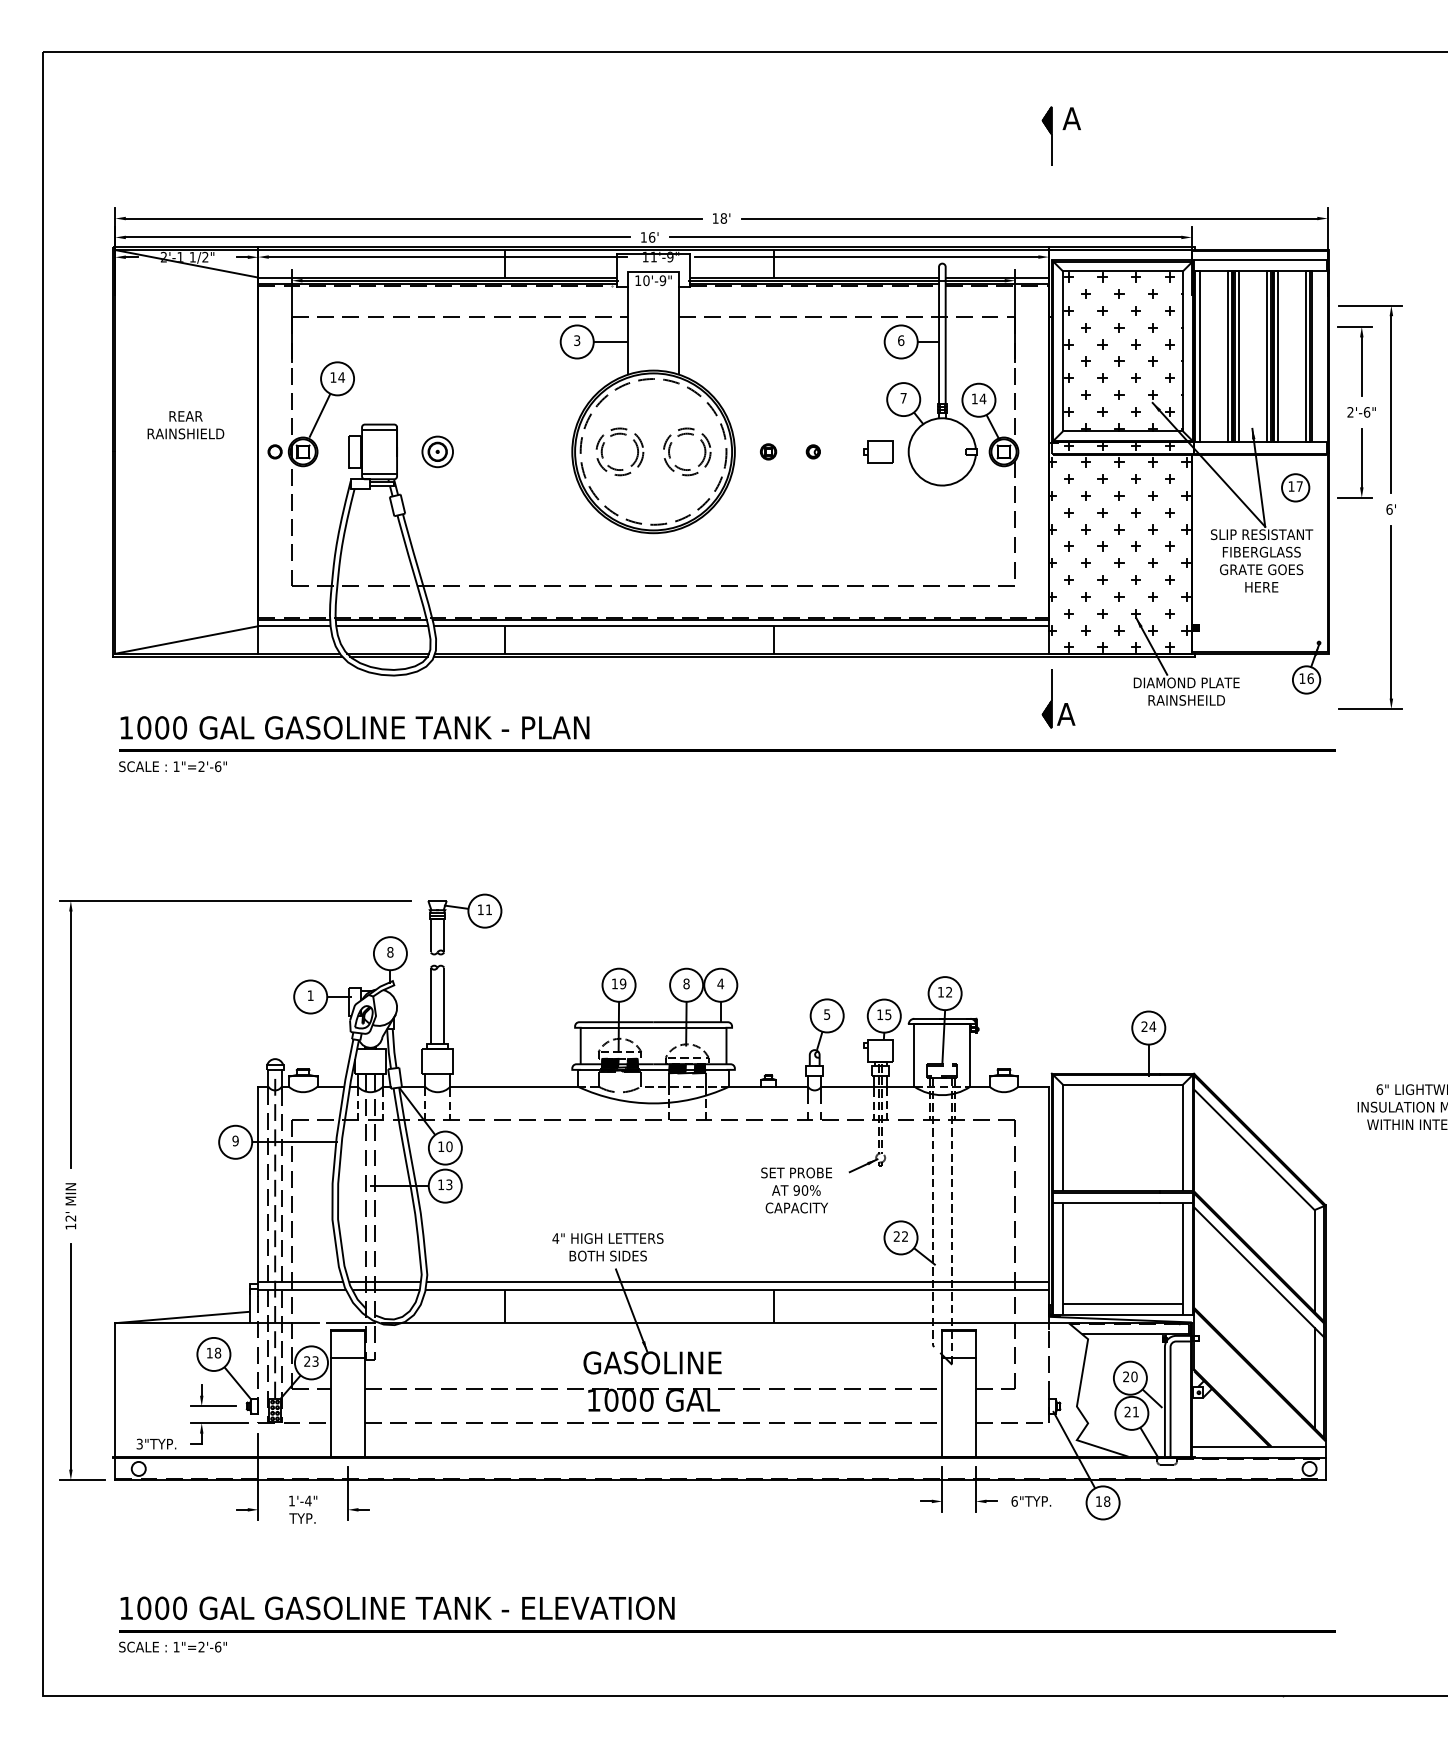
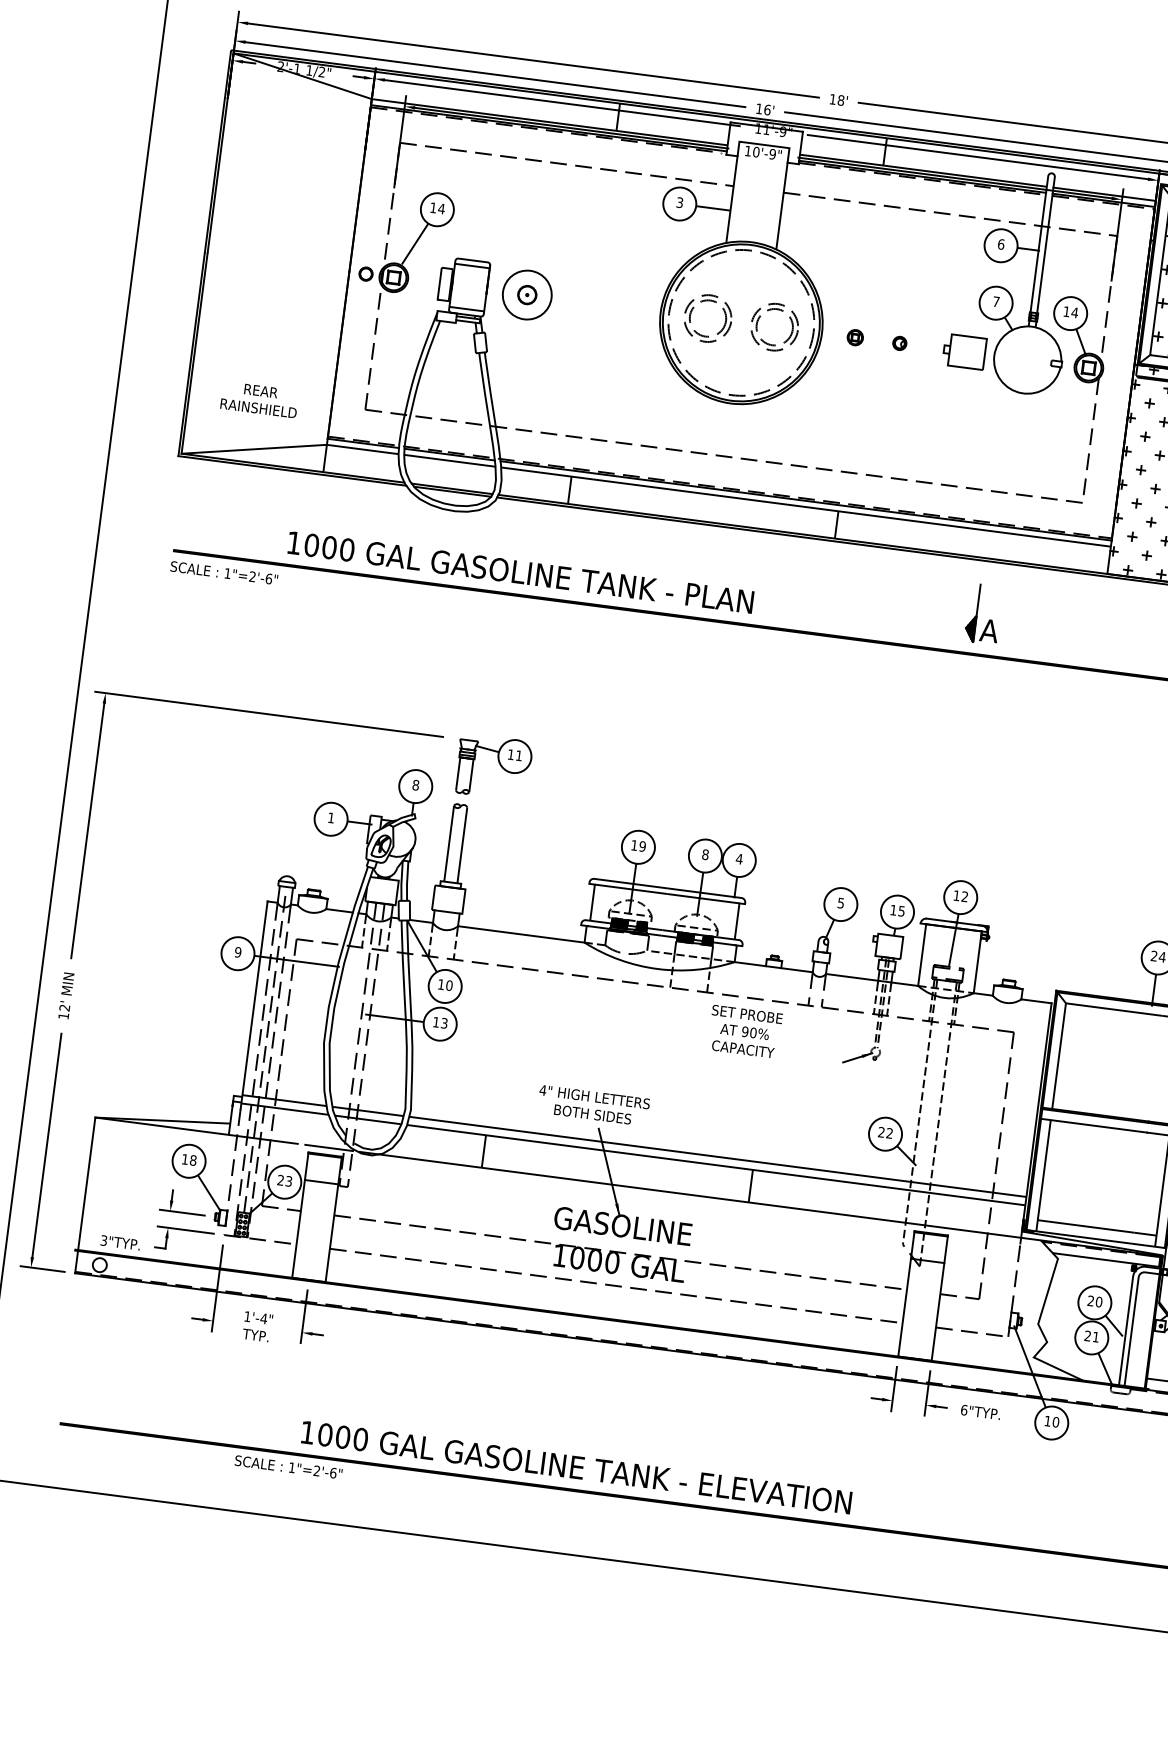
text: (185, 425) -> (259, 400), moved
circle: (437, 451) -> (527, 294), size x1.6
part: (878, 451) -> (964, 351), size x1.4
part: (1058, 698) -> (983, 614), moved
text: (354, 727) -> (520, 572), moved
text: (796, 1190) -> (744, 1031), moved
text: (1107, 1501) -> (1056, 1422), 18 -> 10
text: (397, 1607) -> (576, 1466), moved
text: (172, 1646) -> (288, 1466), moved

